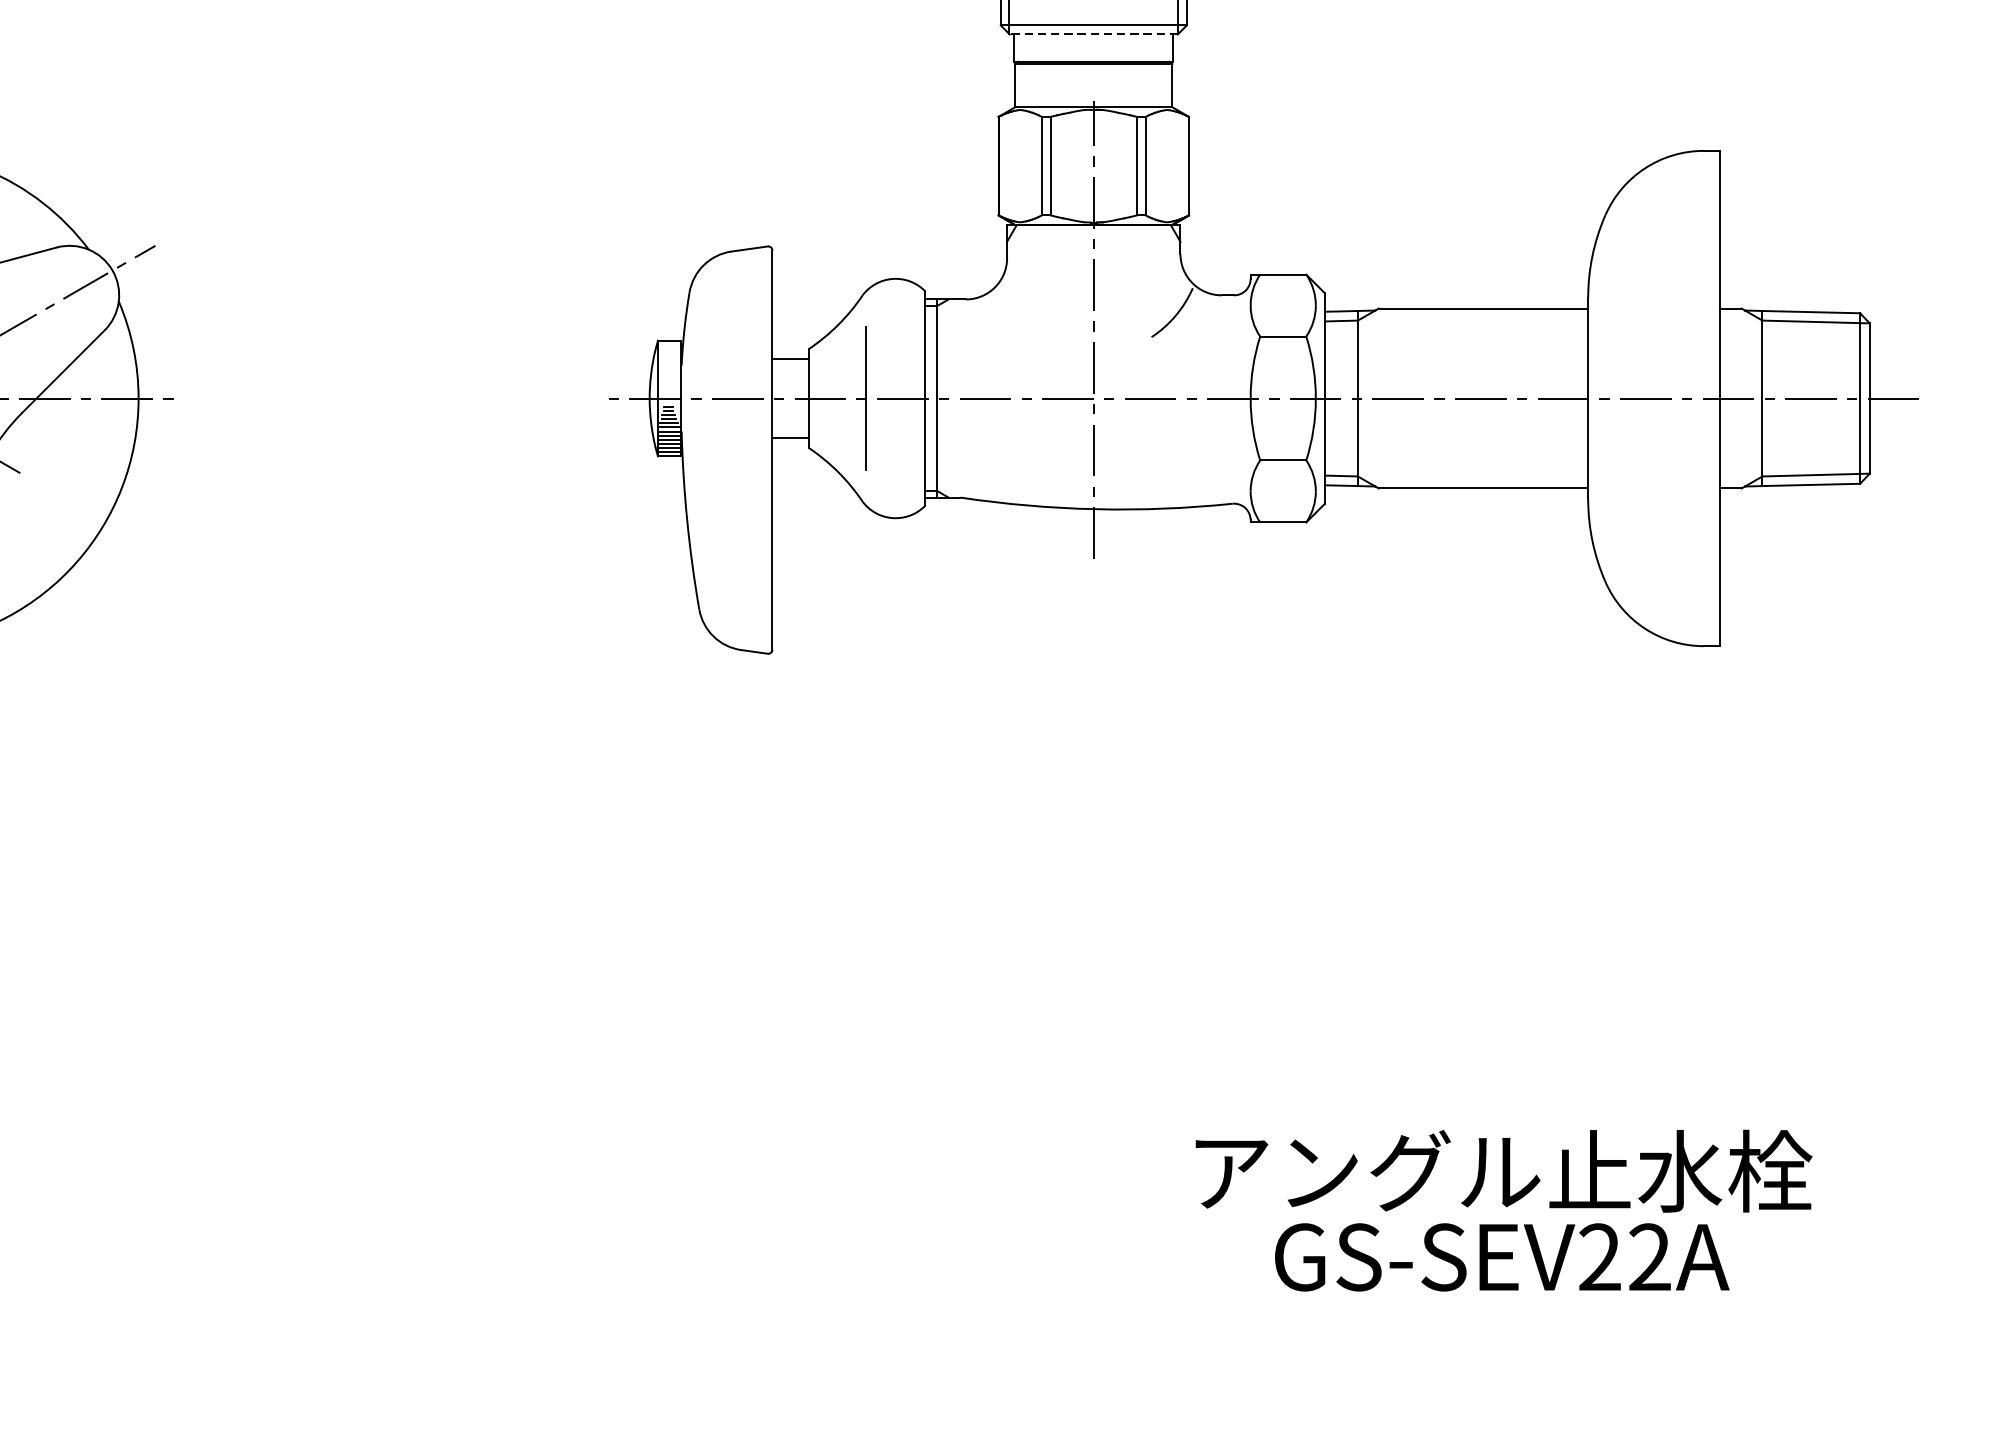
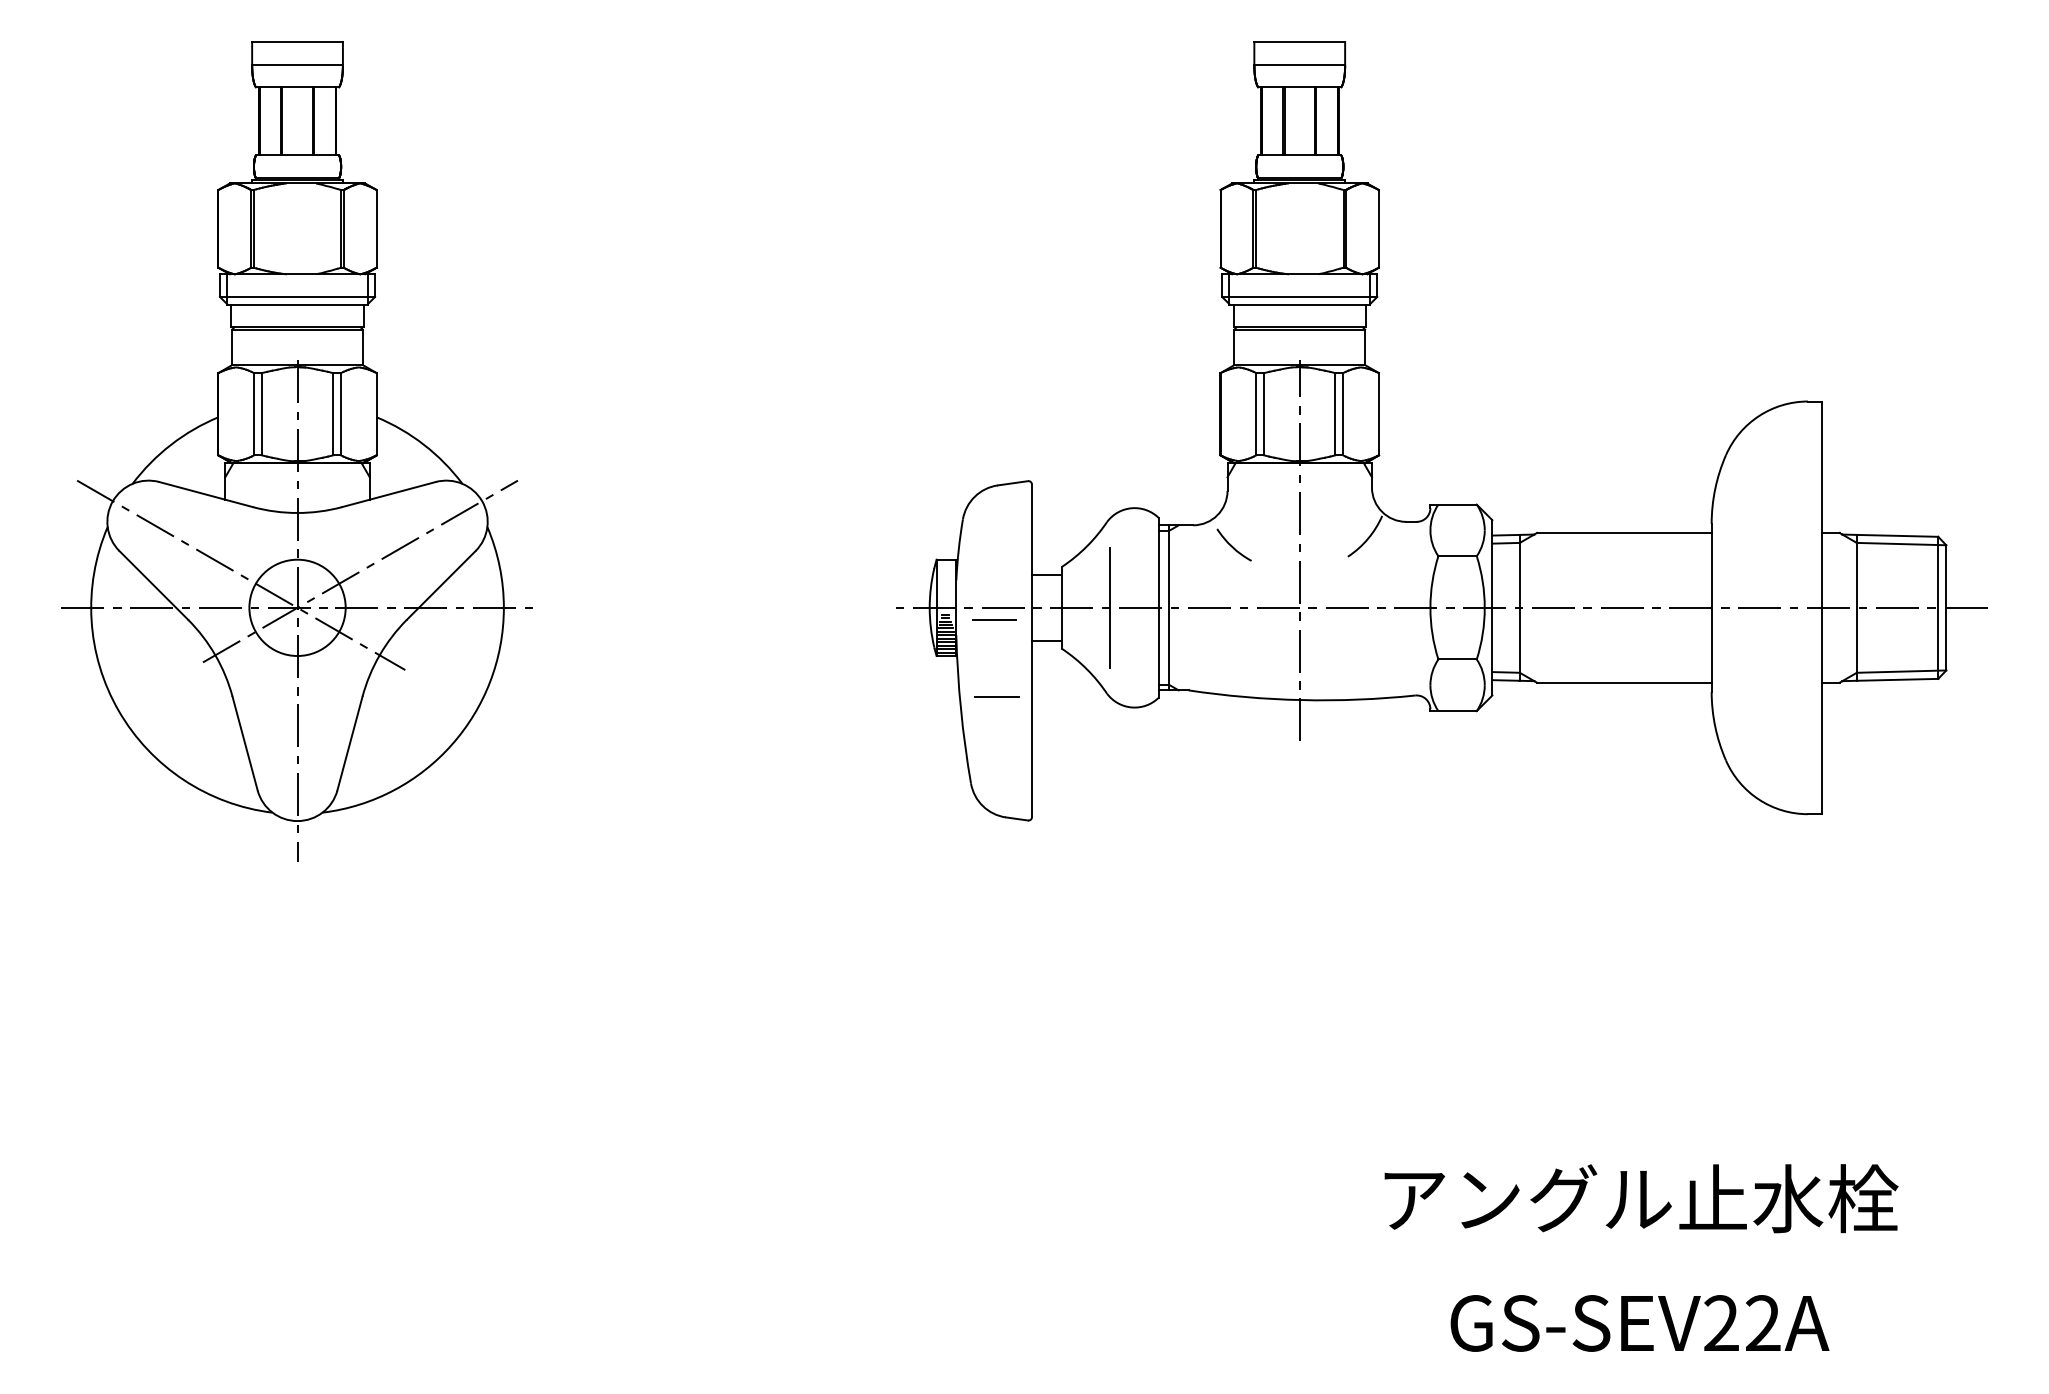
line: (1093, 34) -> (1299, 304), dashed -> solid
arc: (1013, 323) -> (1232, 545), added
line: (727, 412) -> (994, 619), added
line: (729, 504) -> (996, 696), added
text: (1503, 1171) -> (1641, 1198), moved

